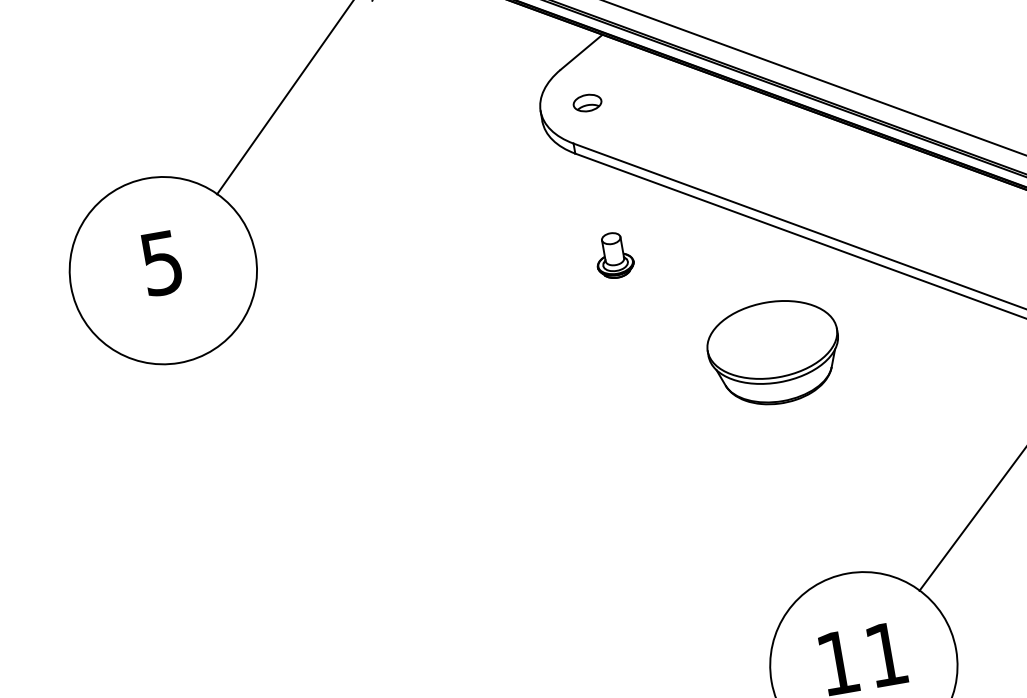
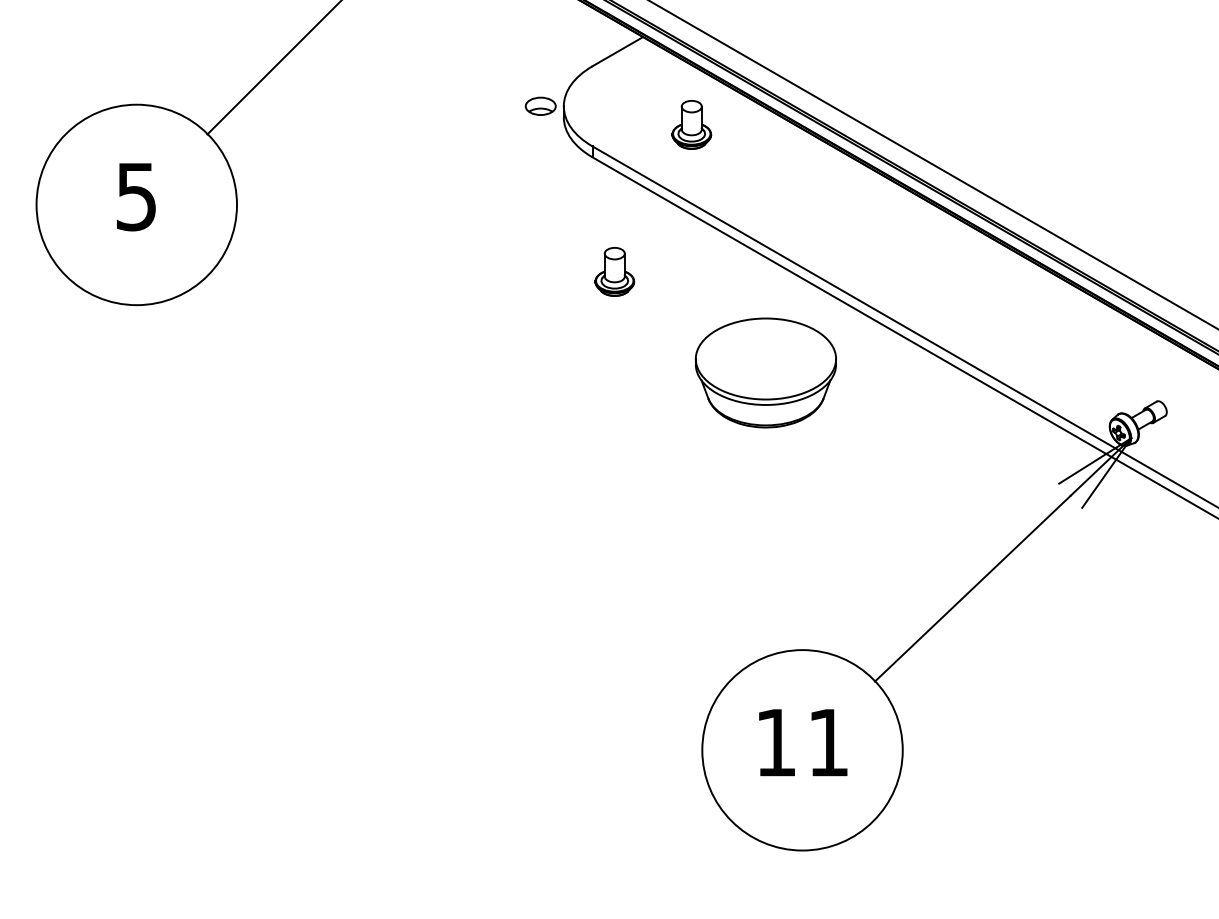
part: (587, 102) -> (540, 105), moved
part: (661, 107) -> (691, 124), added
part: (774, 352) -> (765, 372), moved

